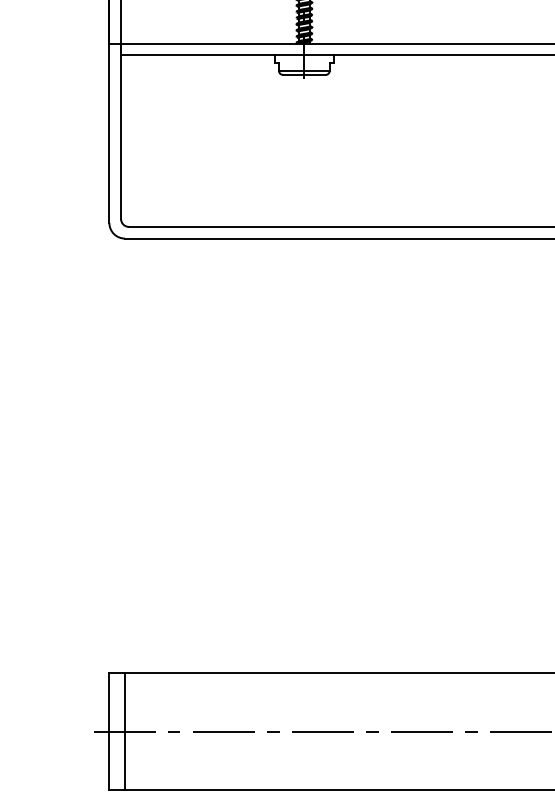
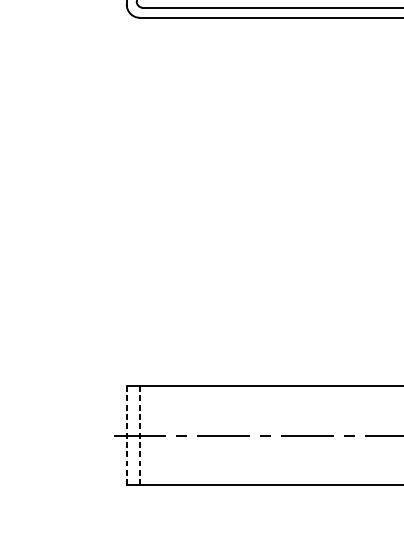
line: (109, 731) -> (126, 435), solid -> dashed
line: (124, 732) -> (139, 436), solid -> dashed

